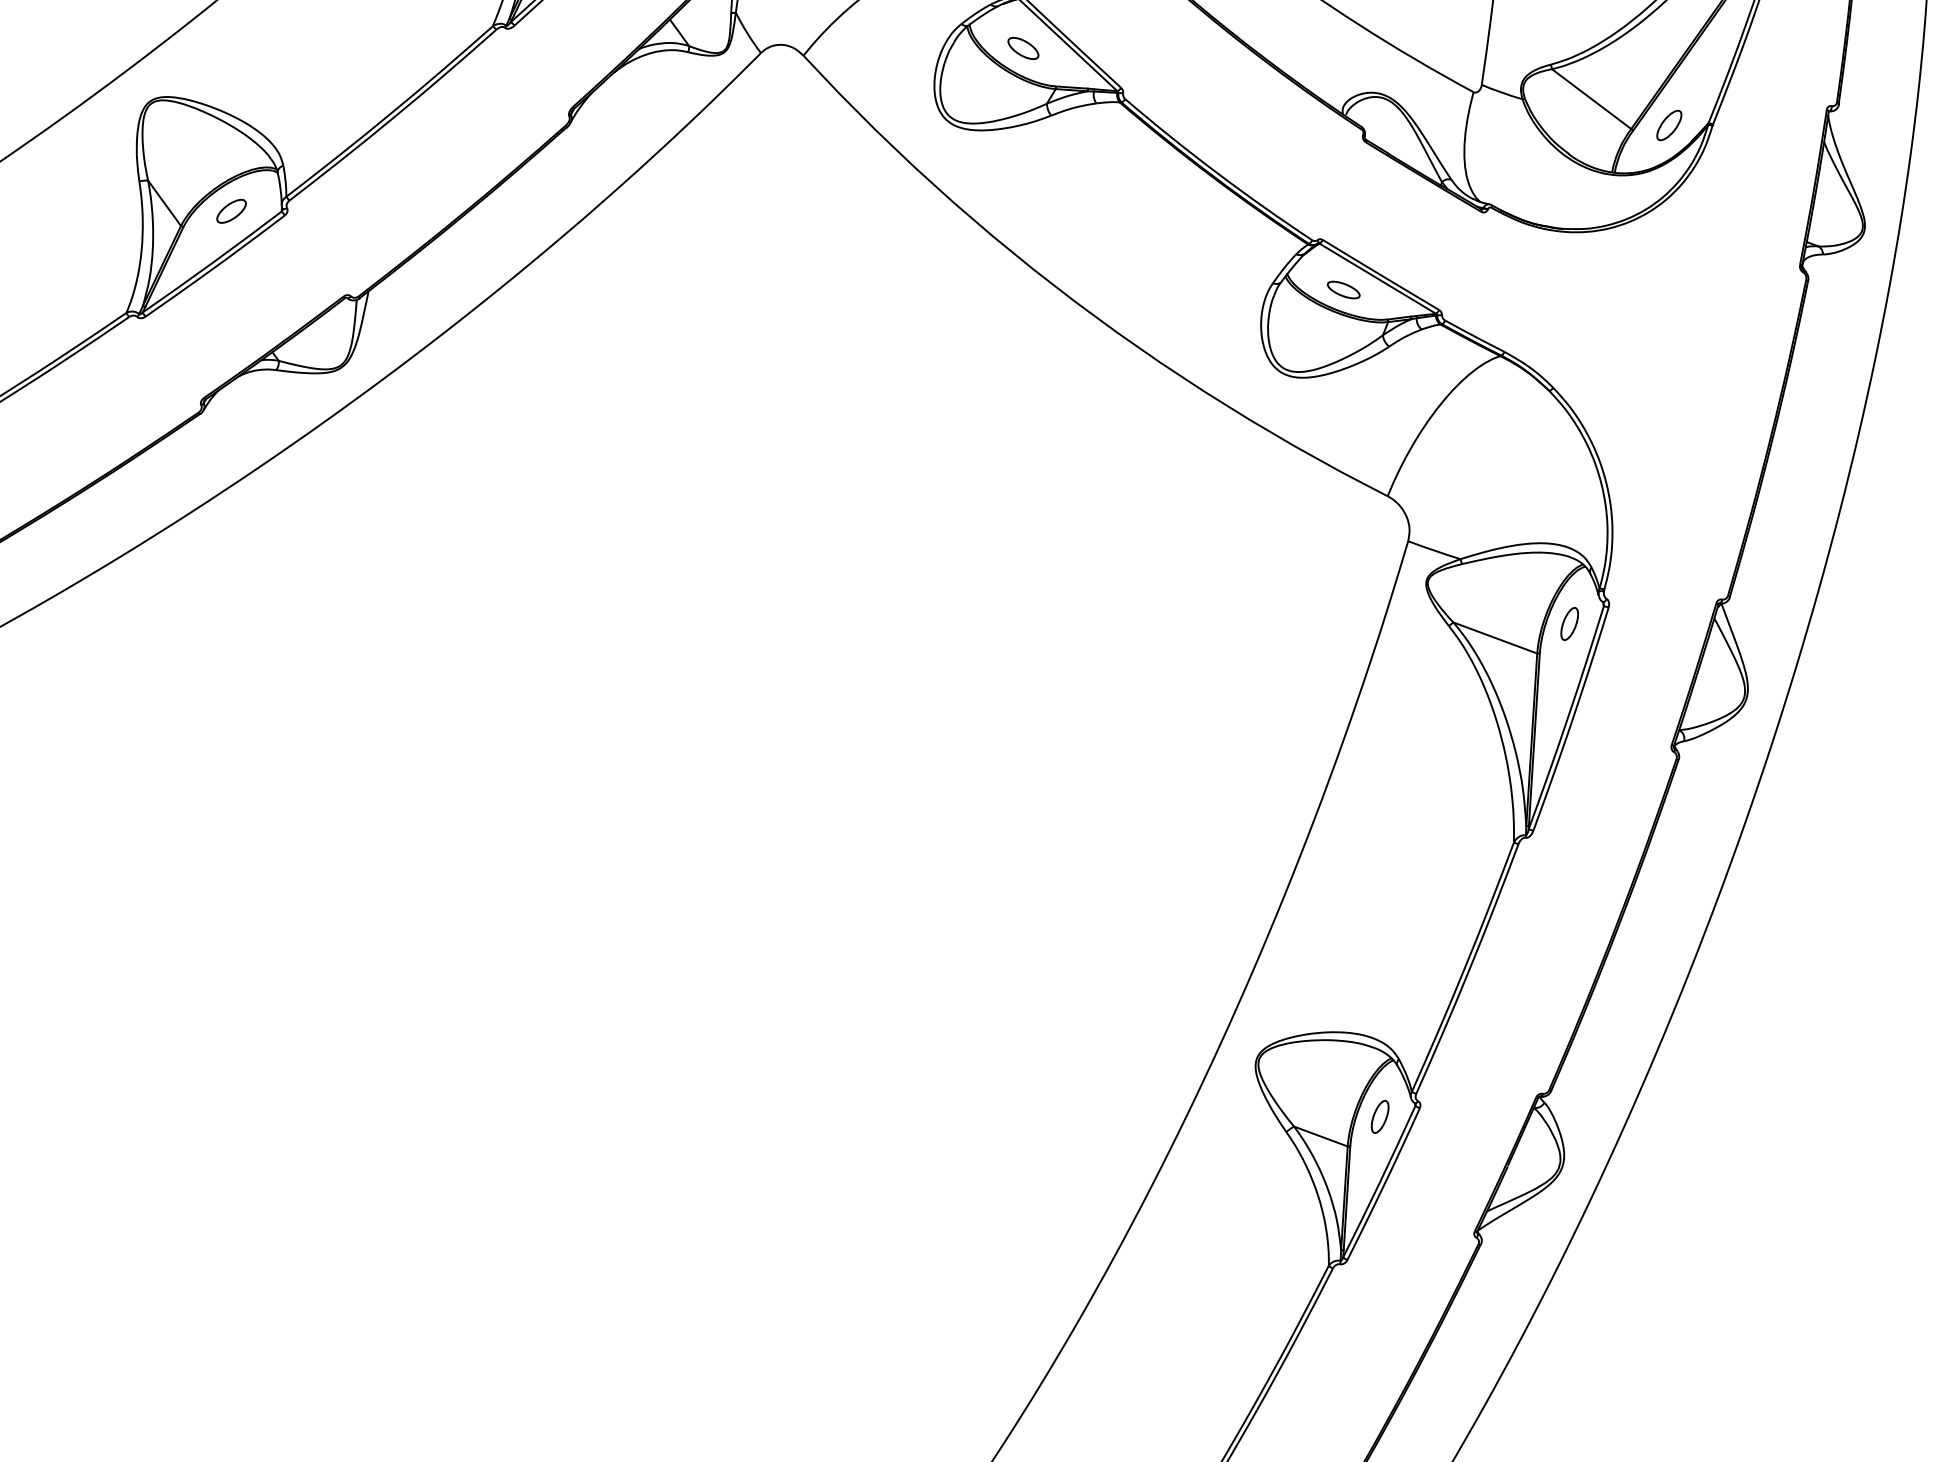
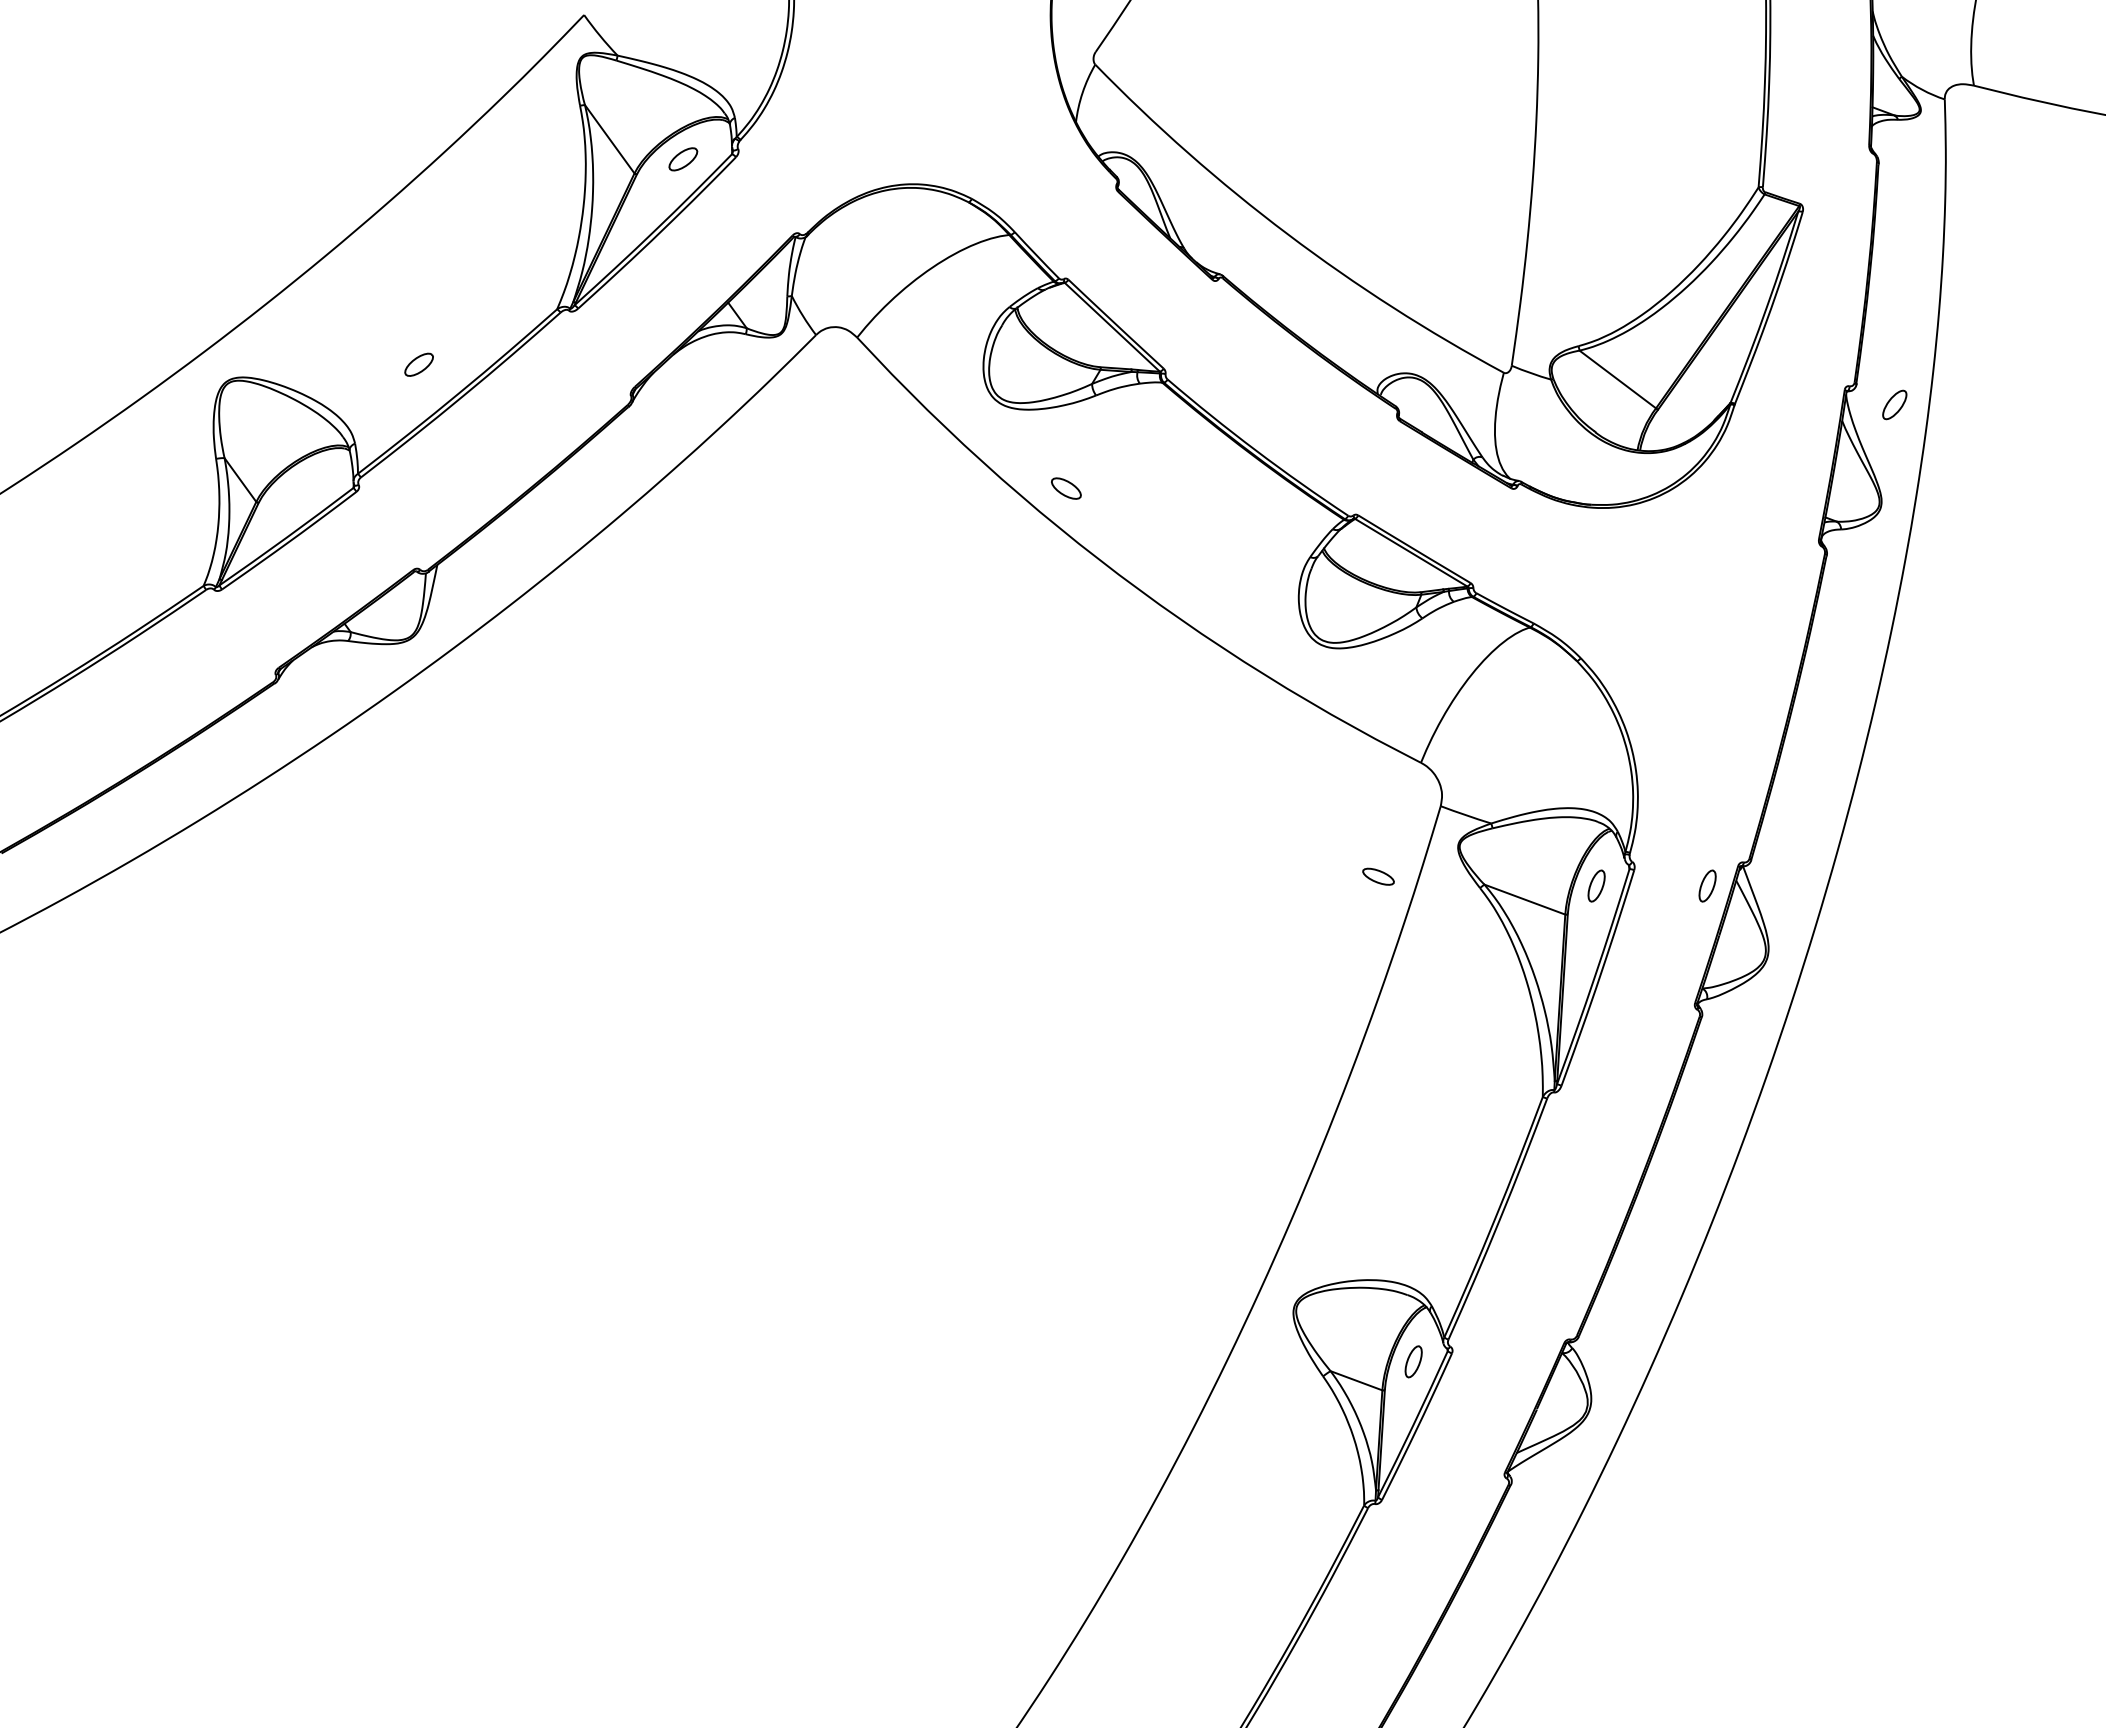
part: (1023, 48) -> (1066, 488), moved
part: (1669, 125) -> (1894, 404), moved
part: (230, 211) -> (418, 364), moved
part: (1343, 289) -> (1378, 876), moved
part: (1684, 623) -> (1707, 885), added

